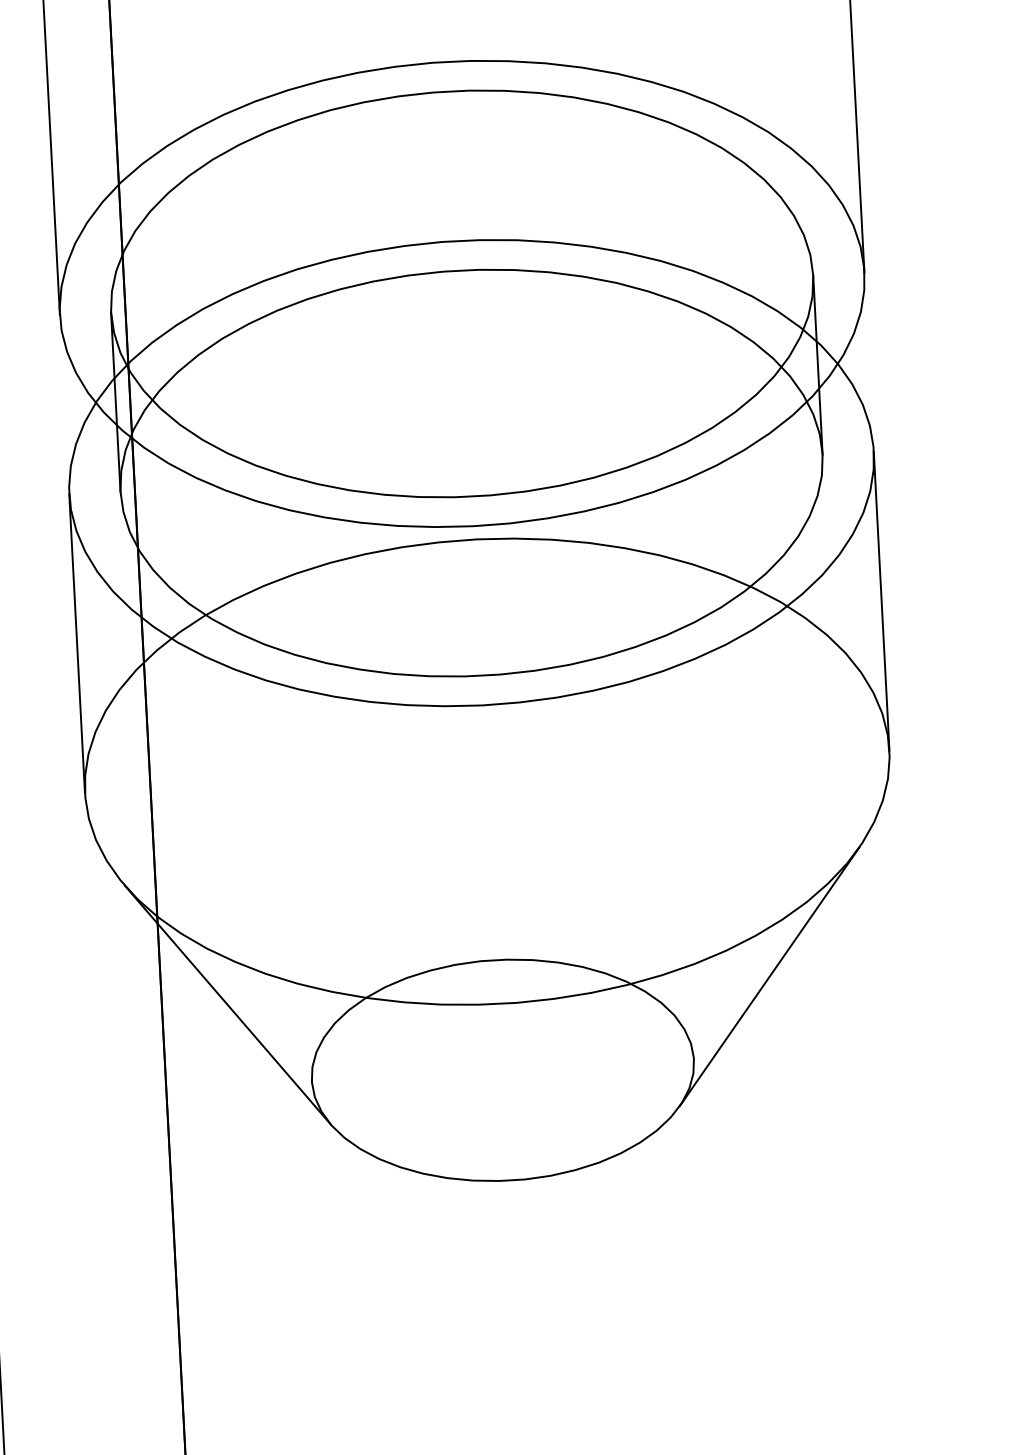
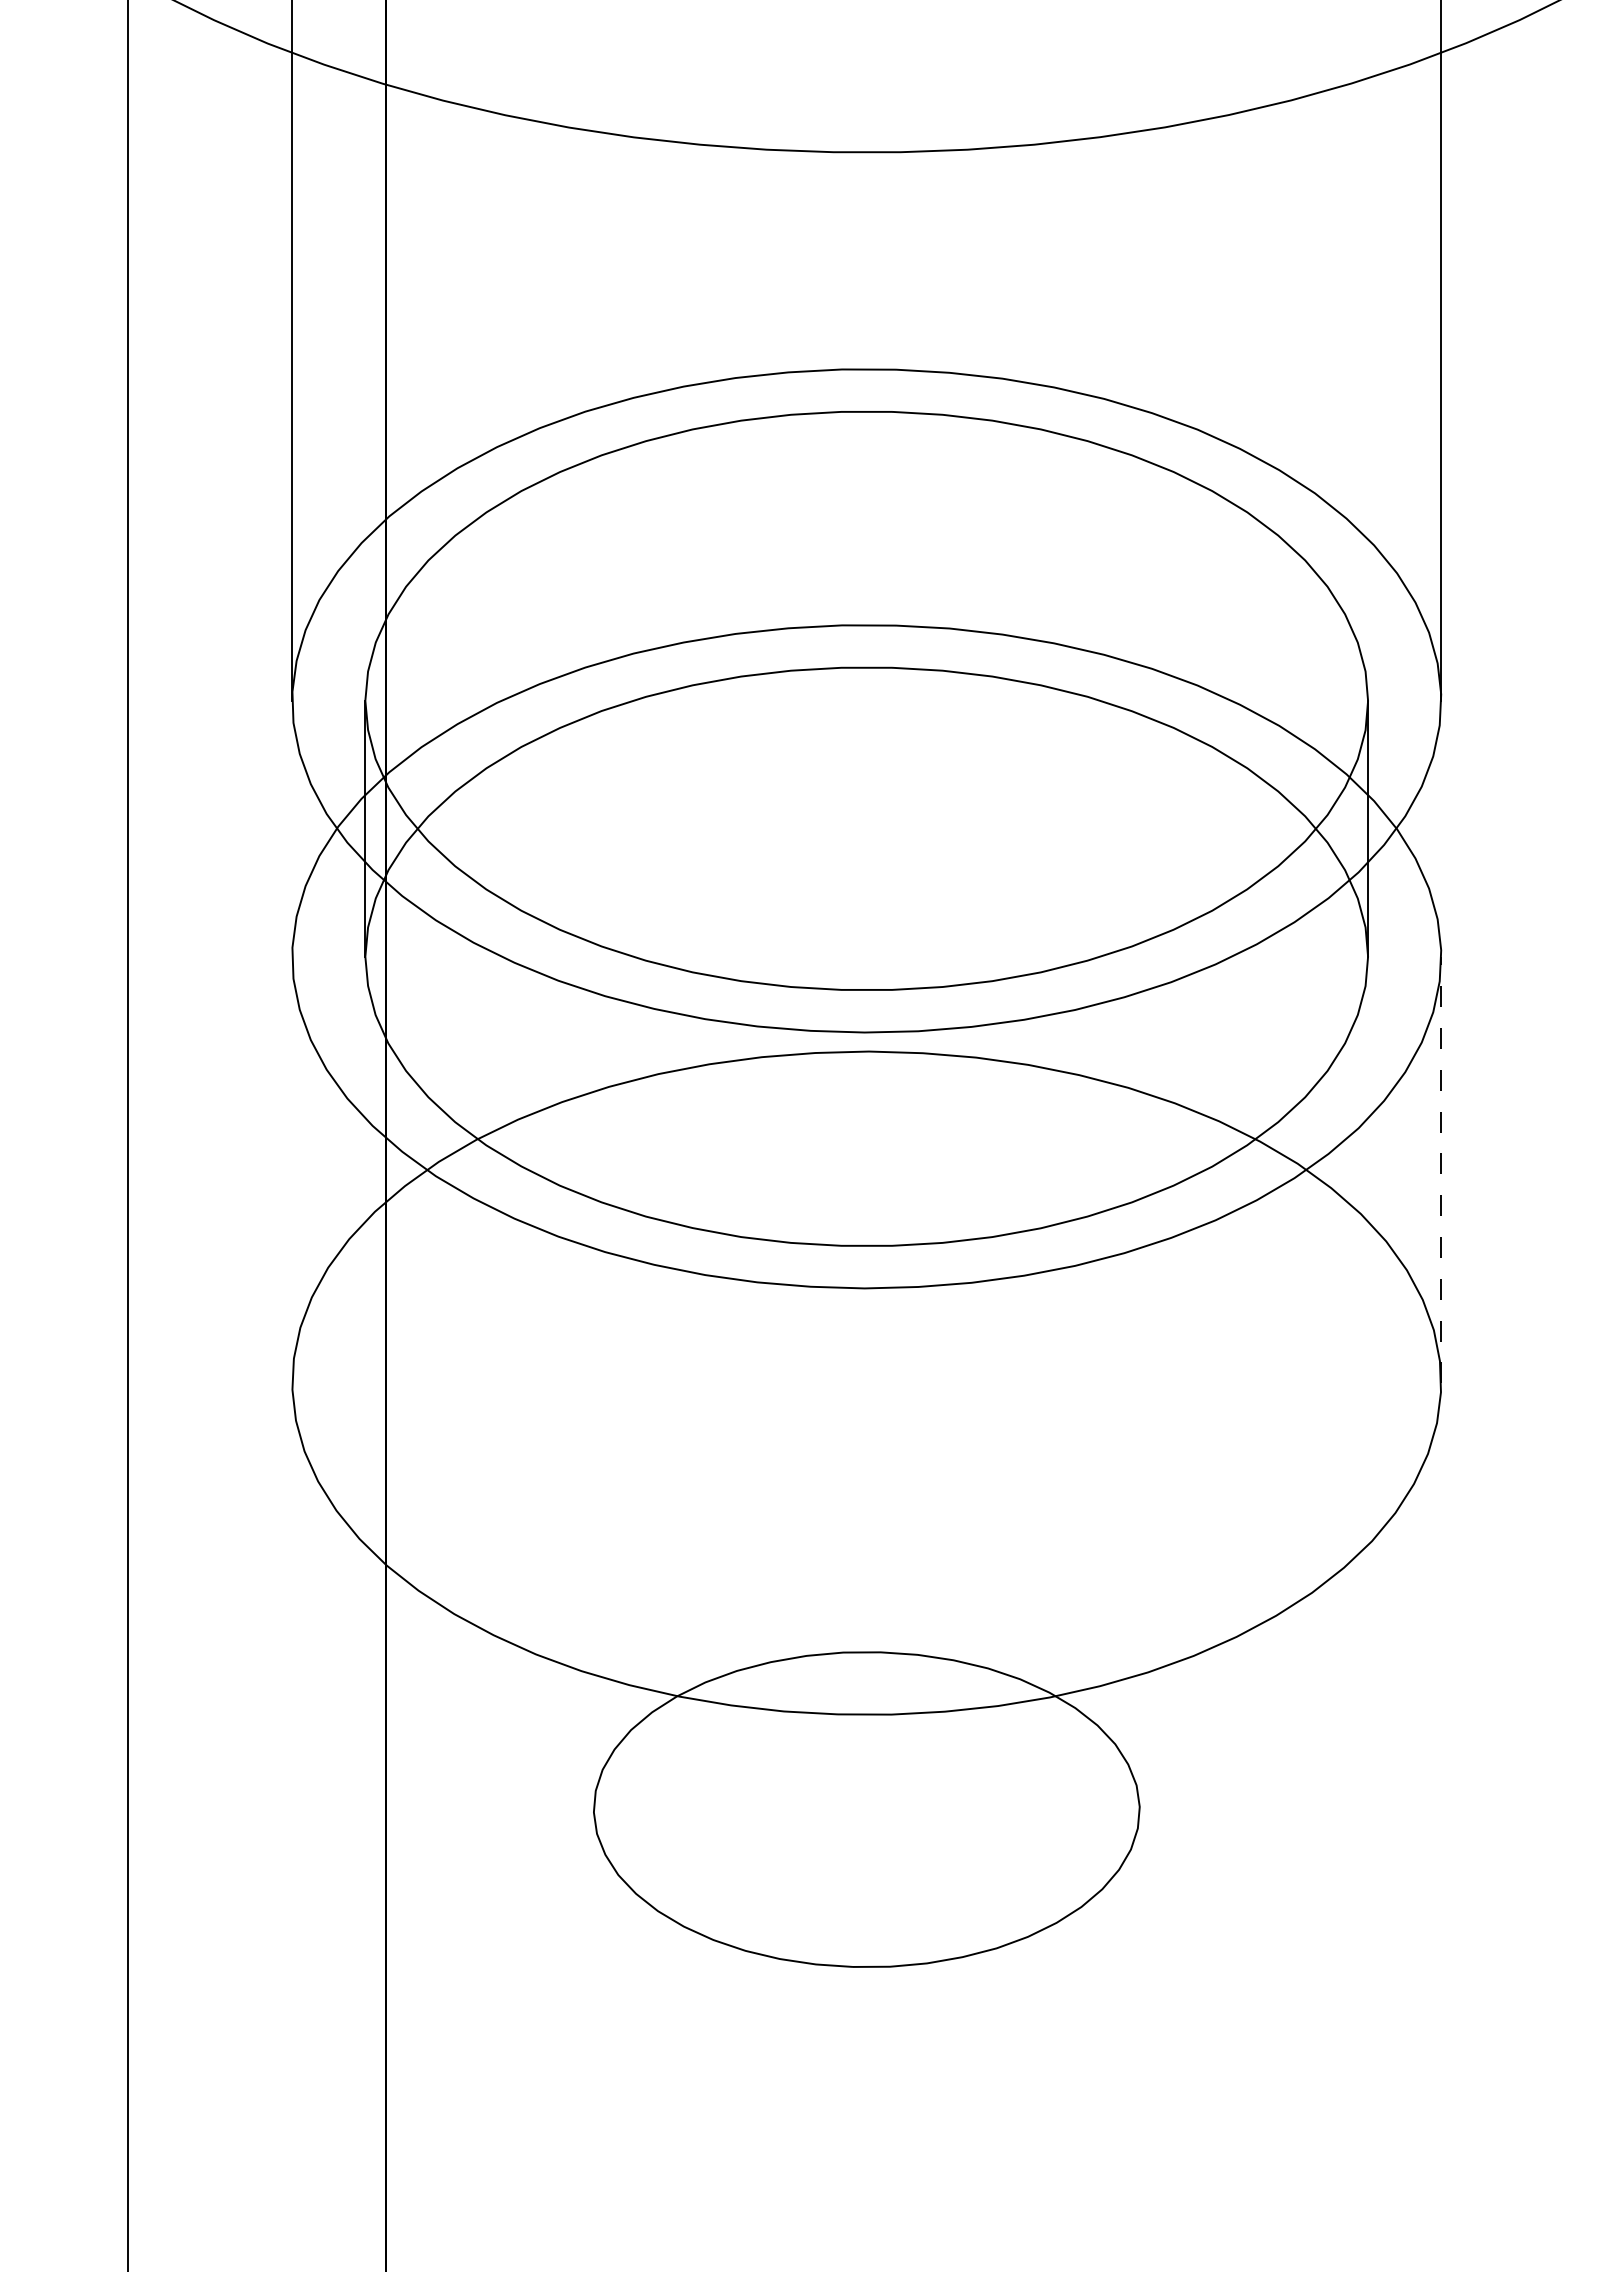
line: (881, 600) -> (1441, 1169), solid -> dashed
line: (77, 643) -> (292, 1169), removed
line: (769, 976) -> (1253, 1695), removed
line: (227, 1004) -> (479, 1695), removed

